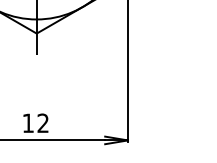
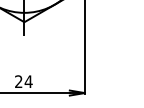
text: (35, 122) -> (23, 81), 12 -> 24

